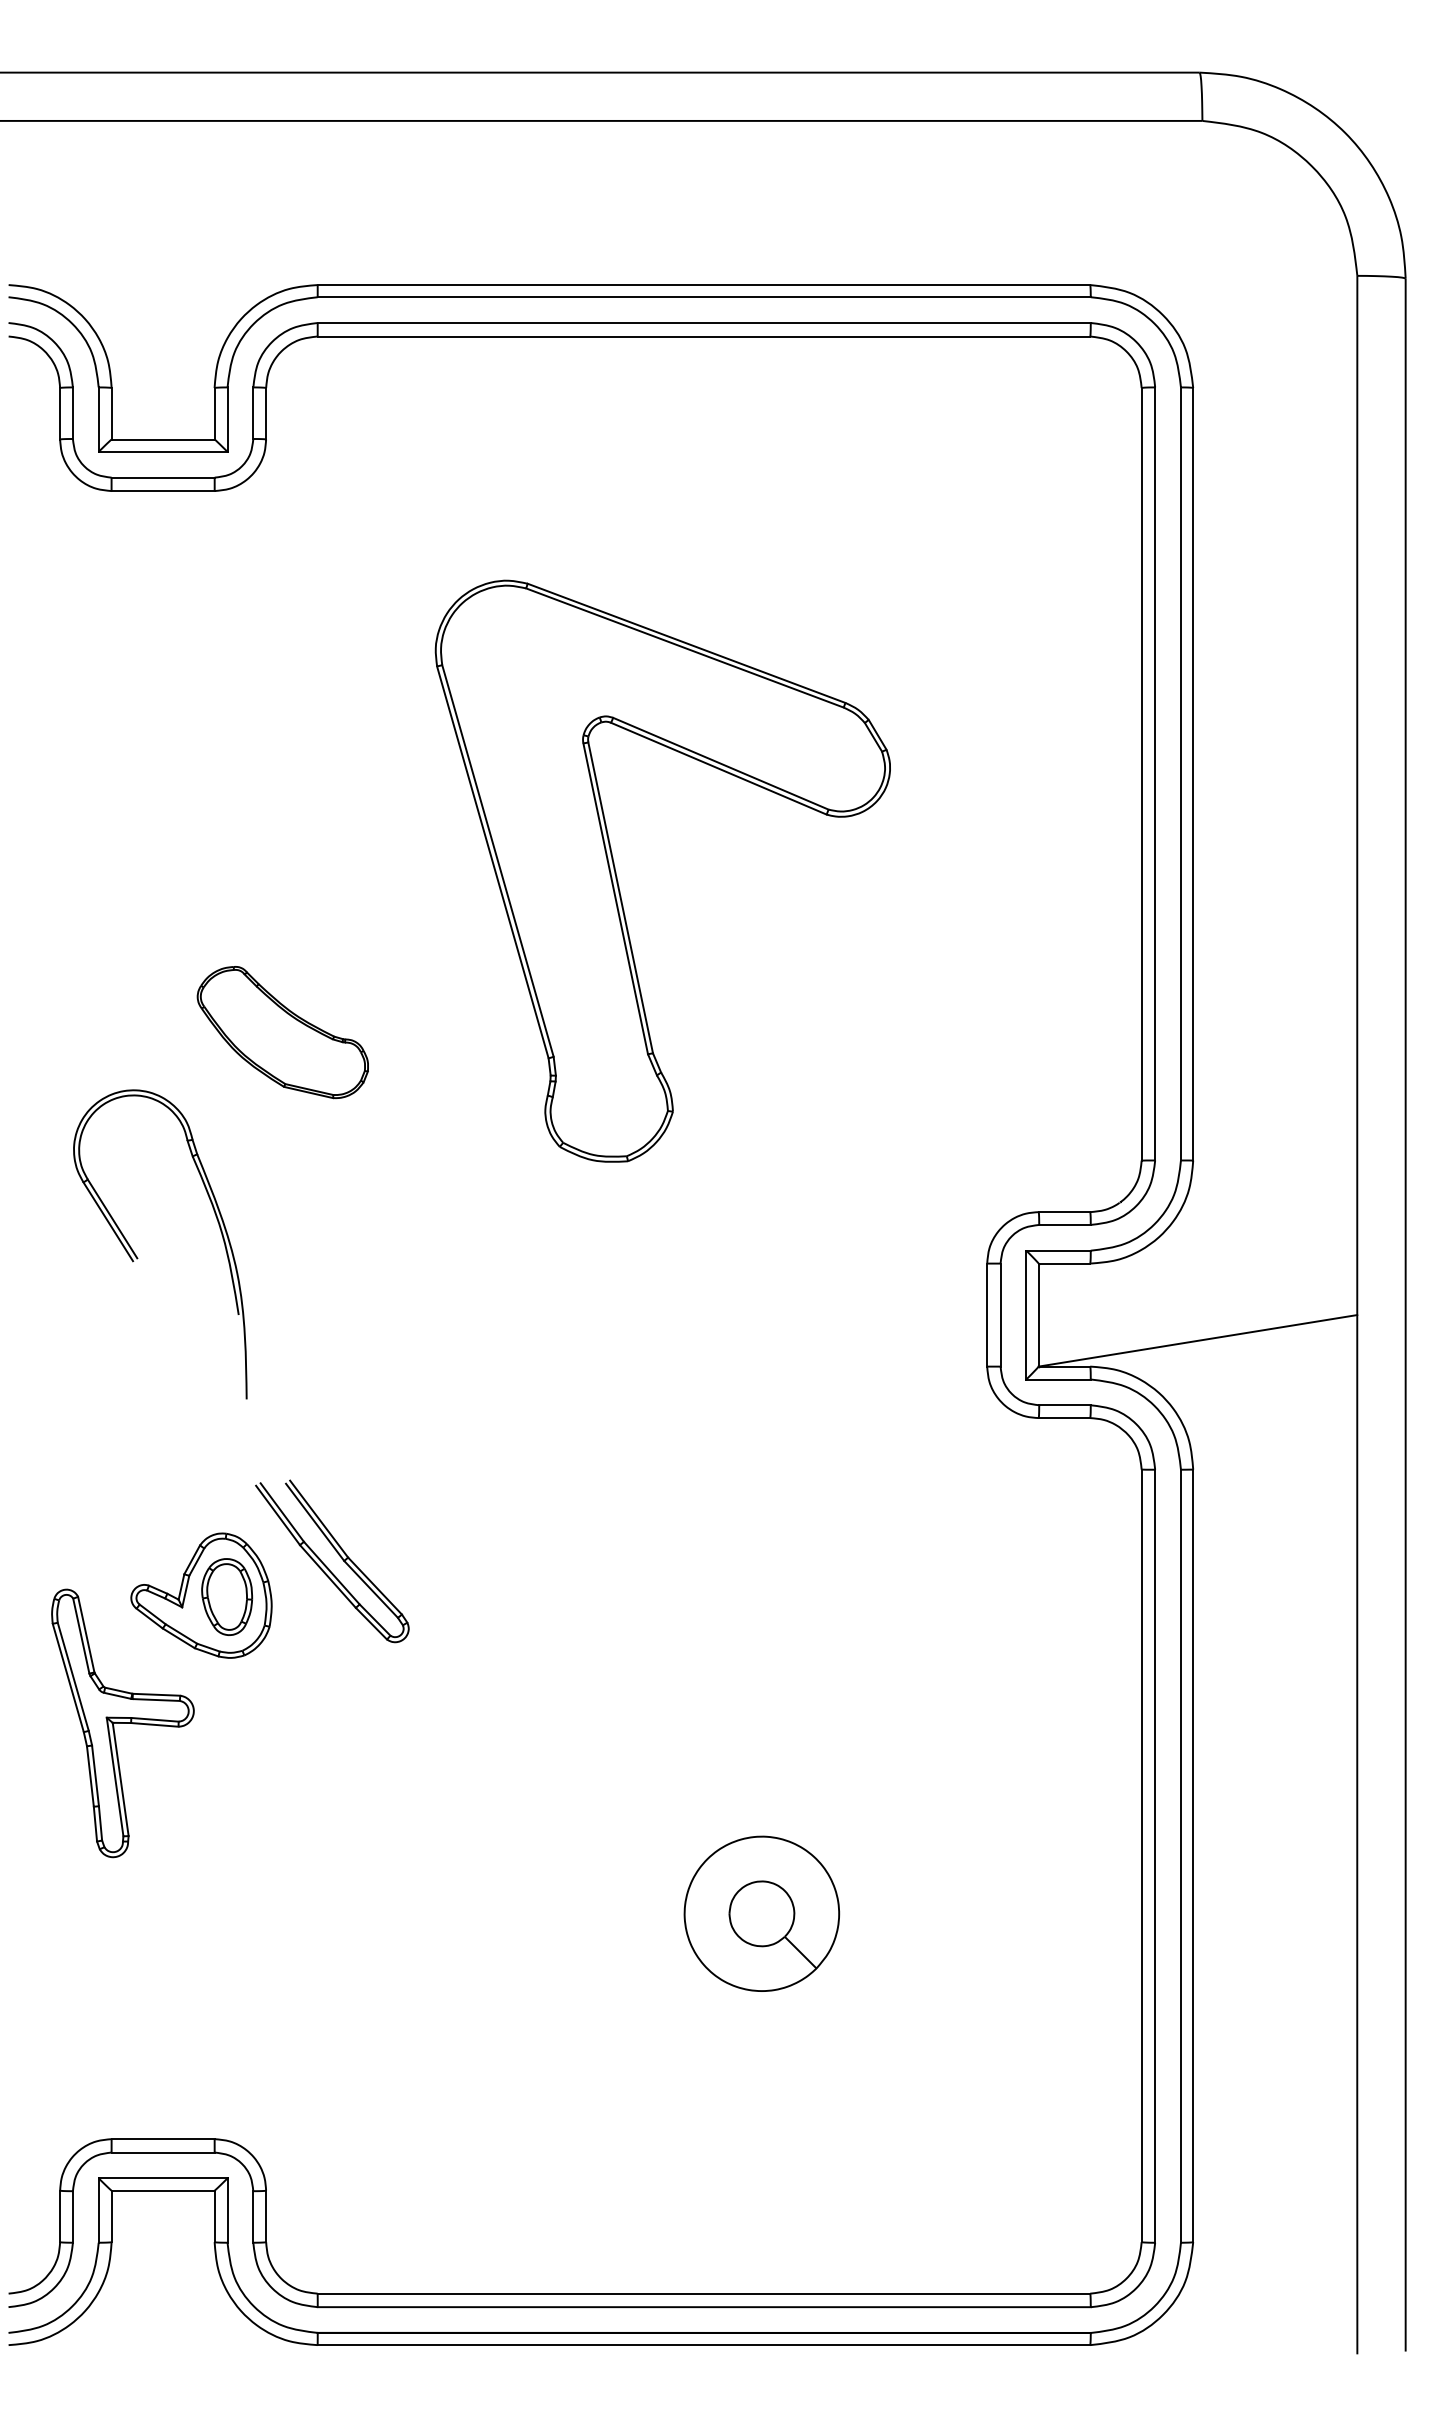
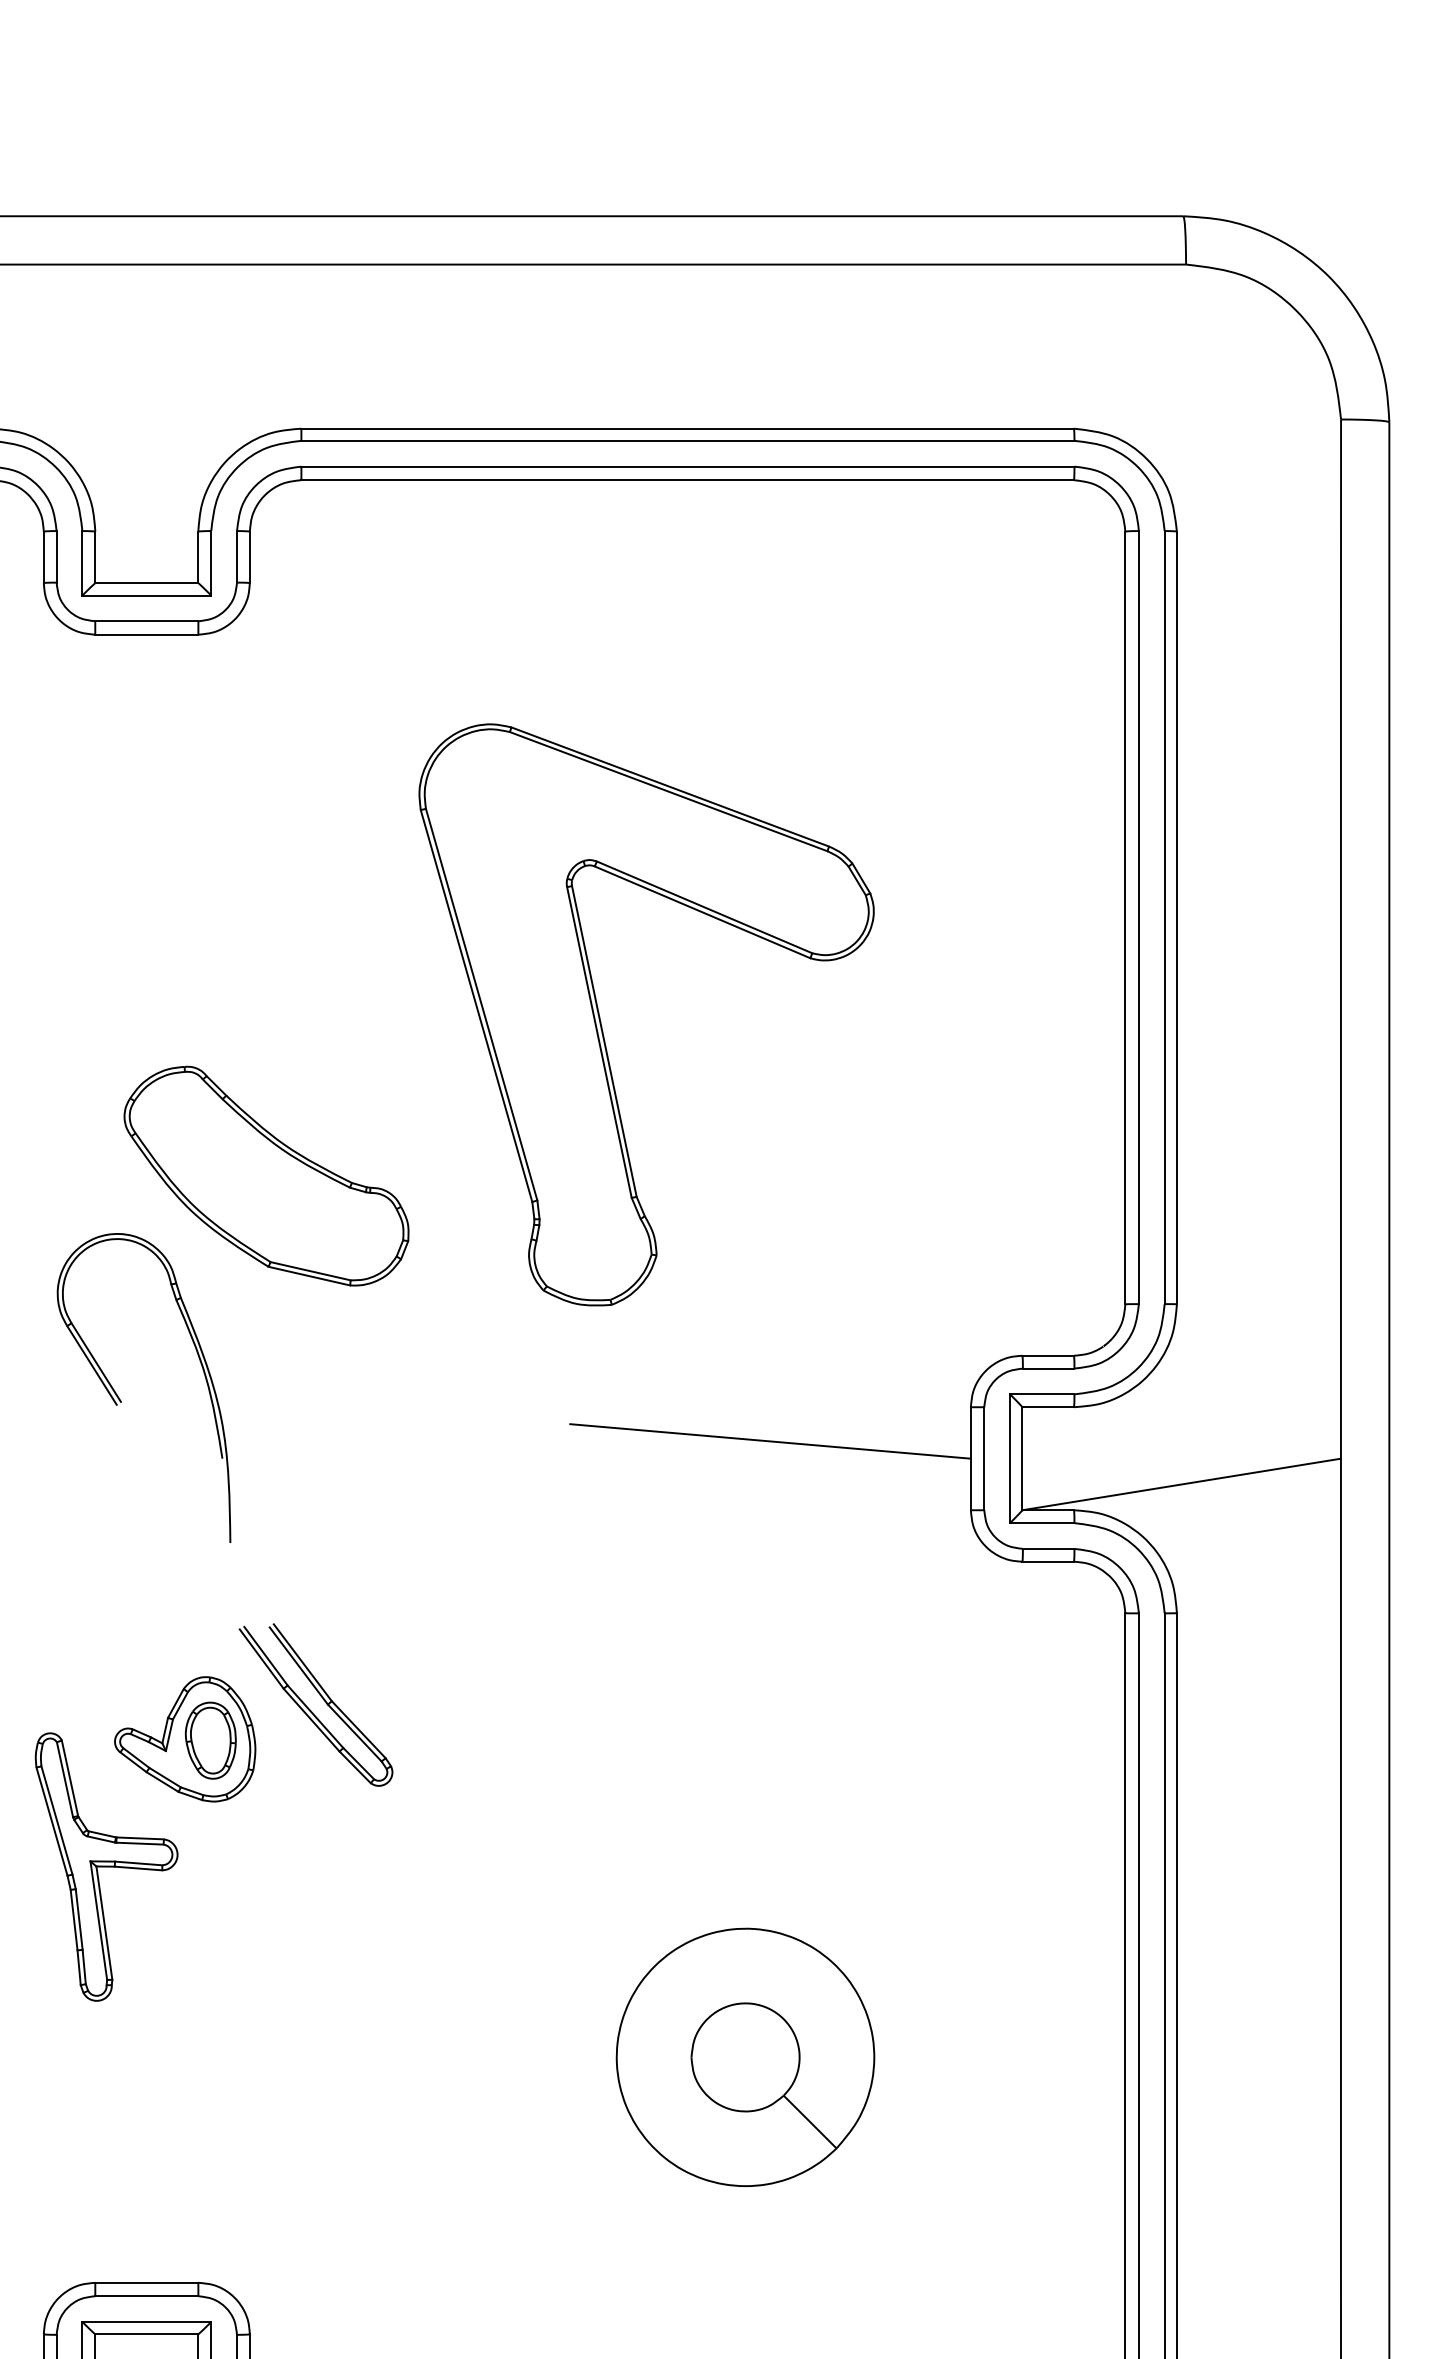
part: (282, 1032) -> (266, 1176), size x1.67
line: (786, 1297) -> (770, 1441), added
part: (761, 1913) -> (745, 2057), size x1.67

